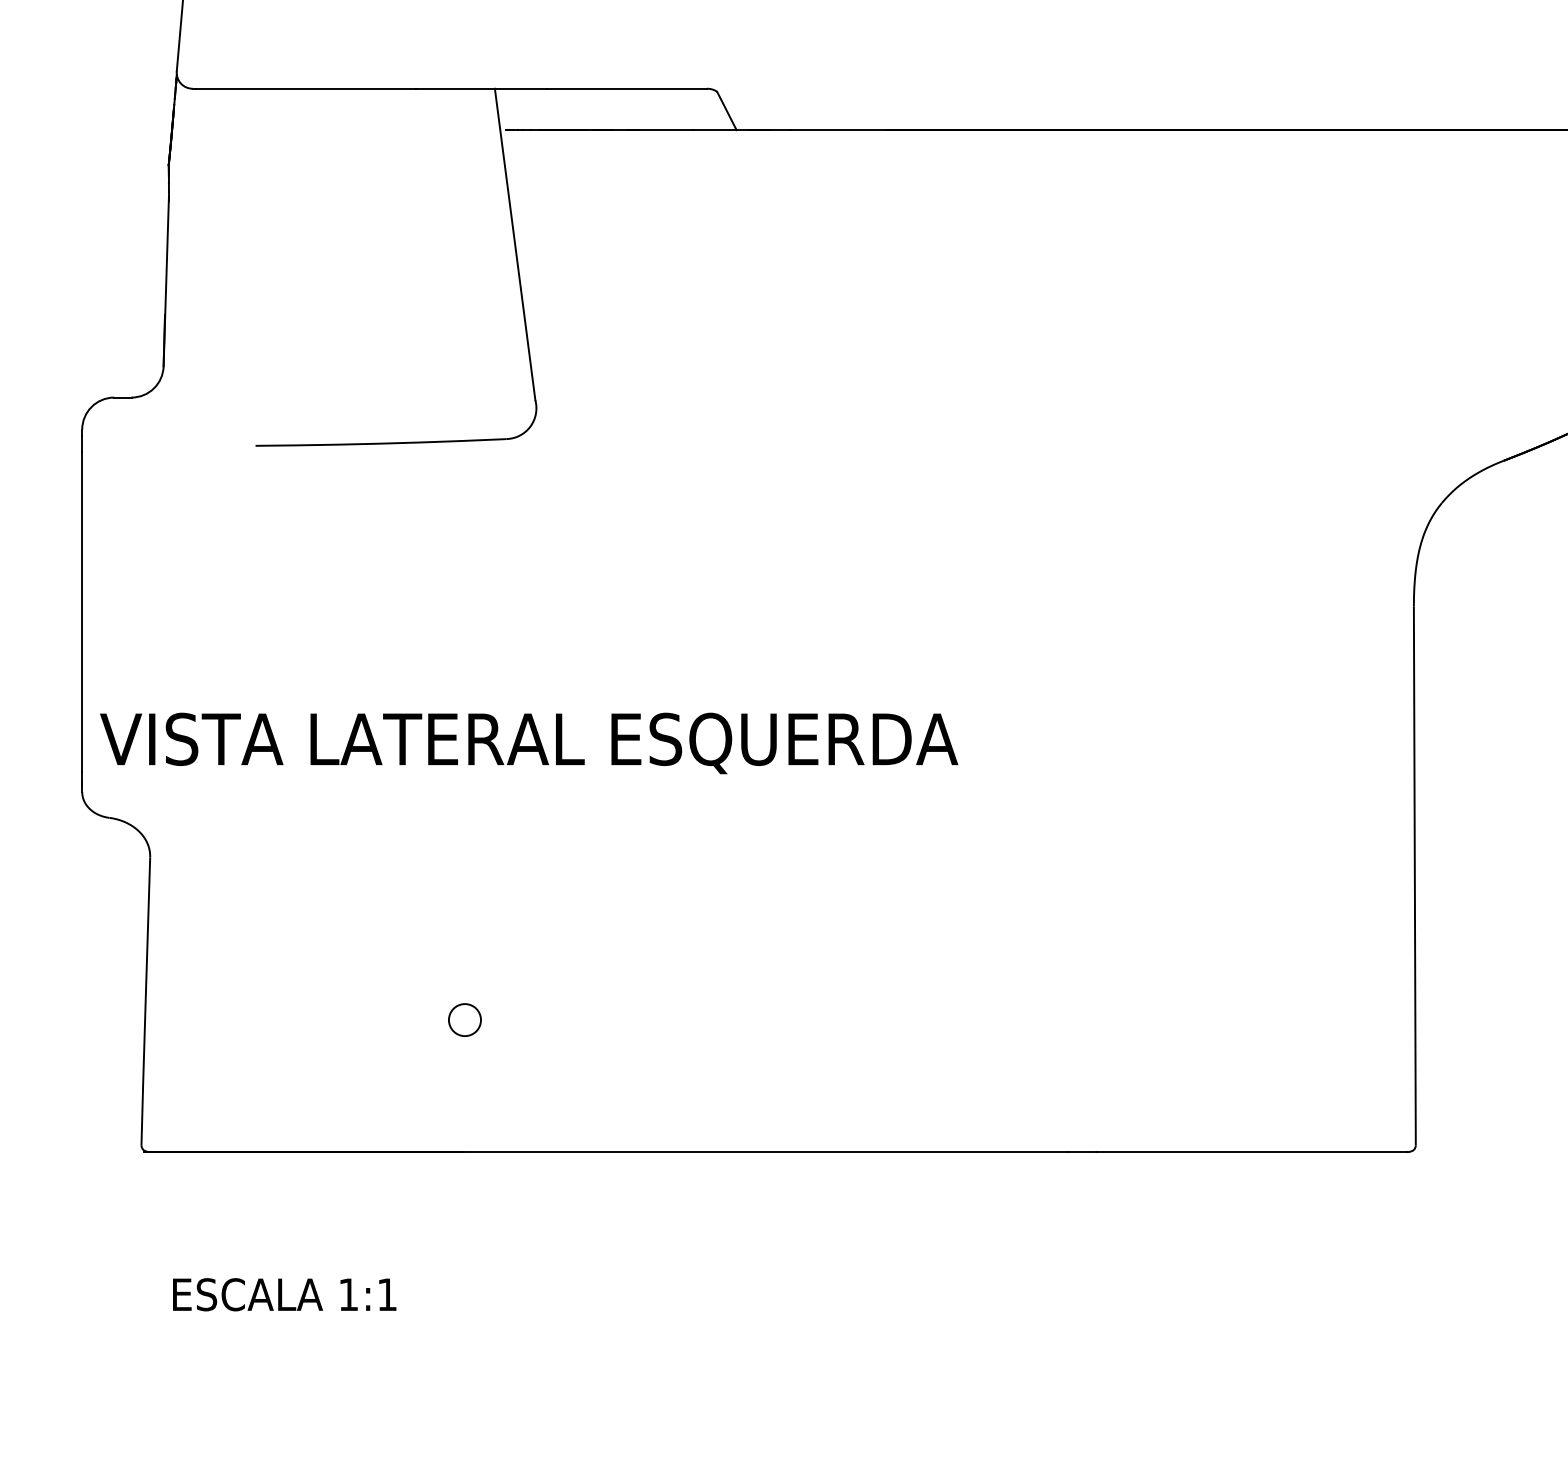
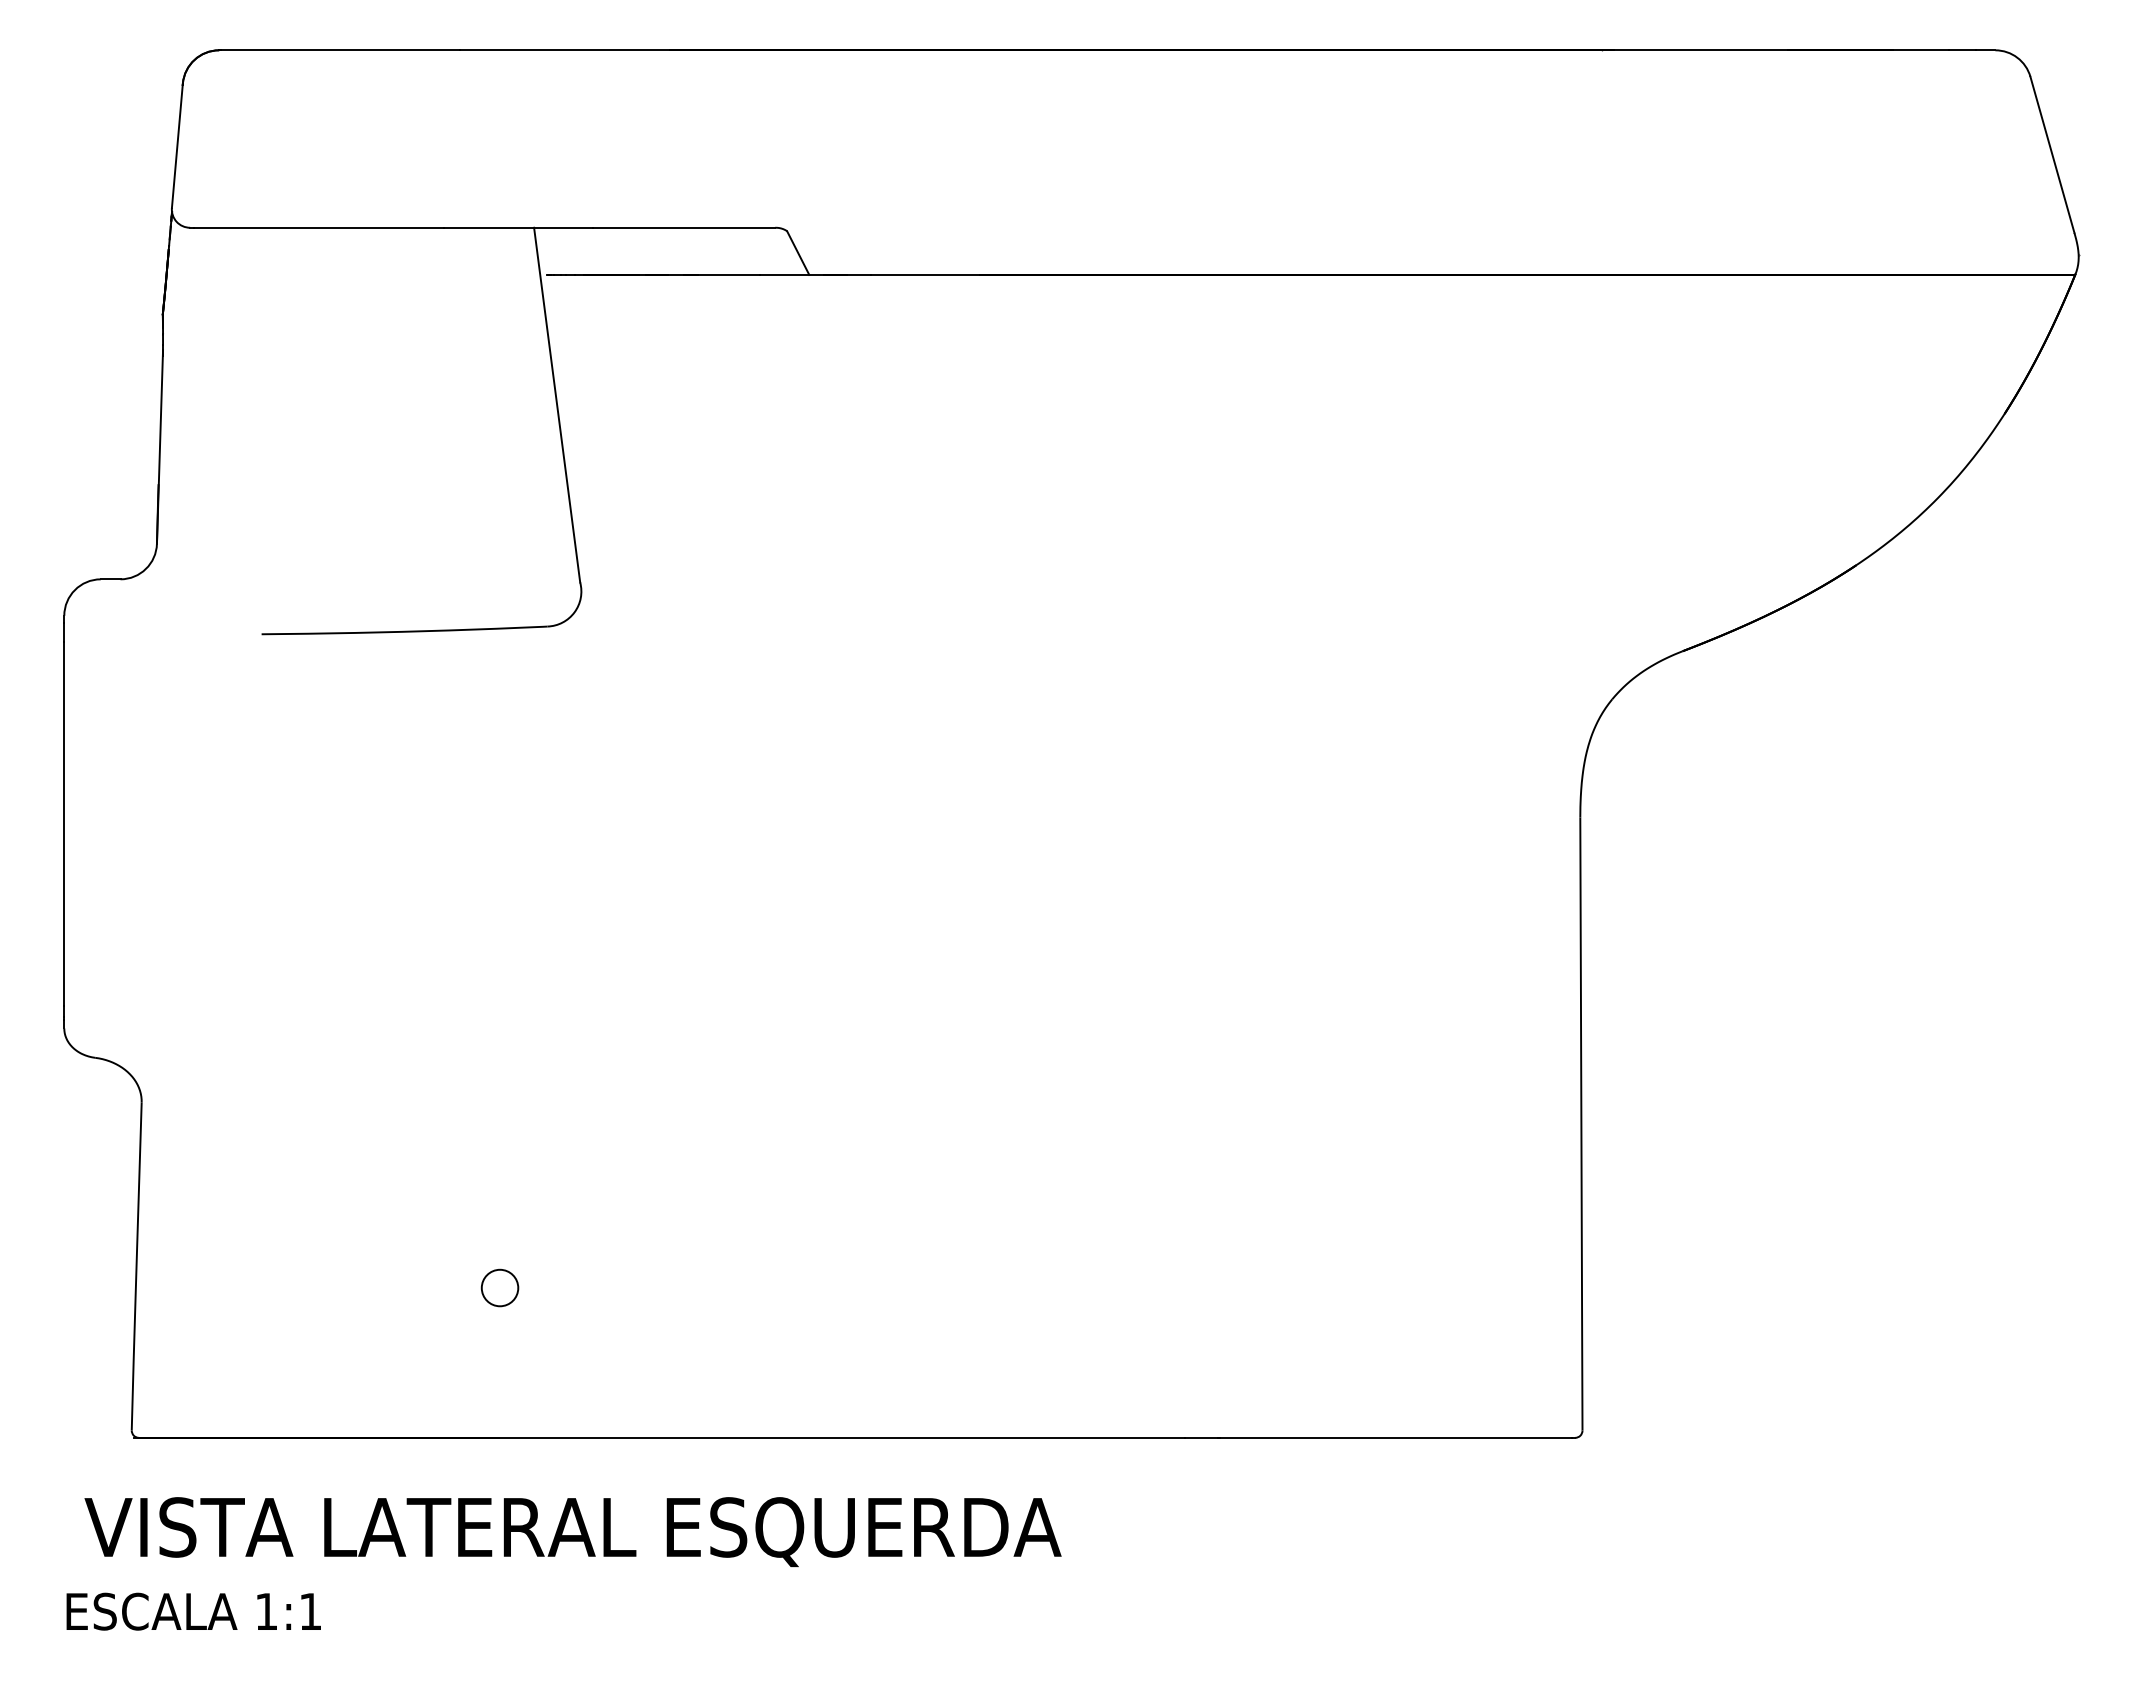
text: (528, 742) -> (572, 1531), moved
text: (284, 1294) -> (193, 1611), moved

